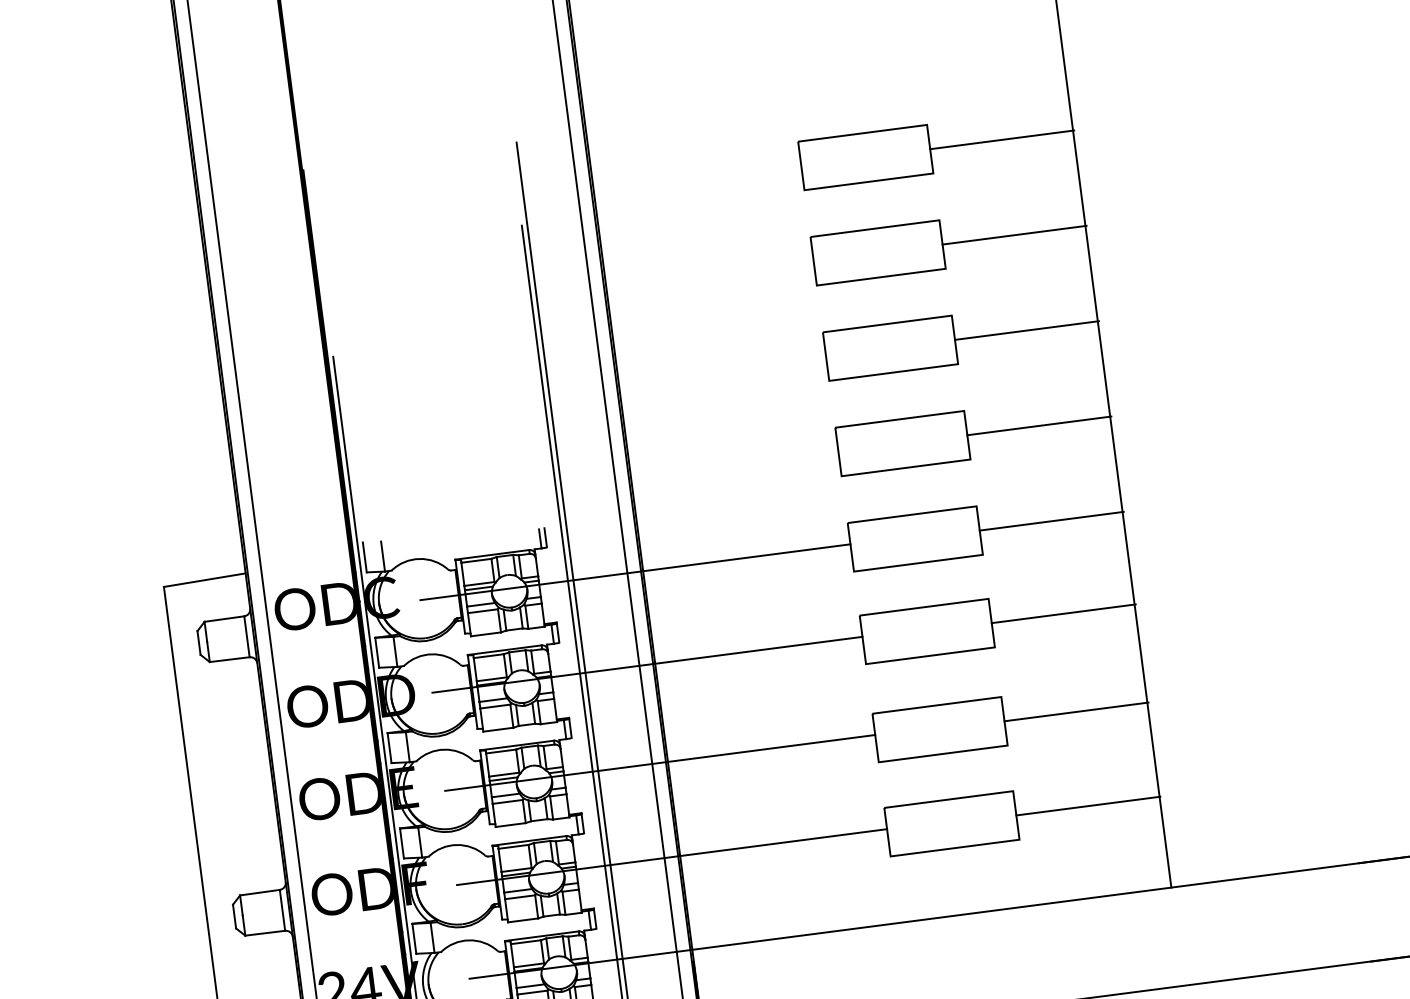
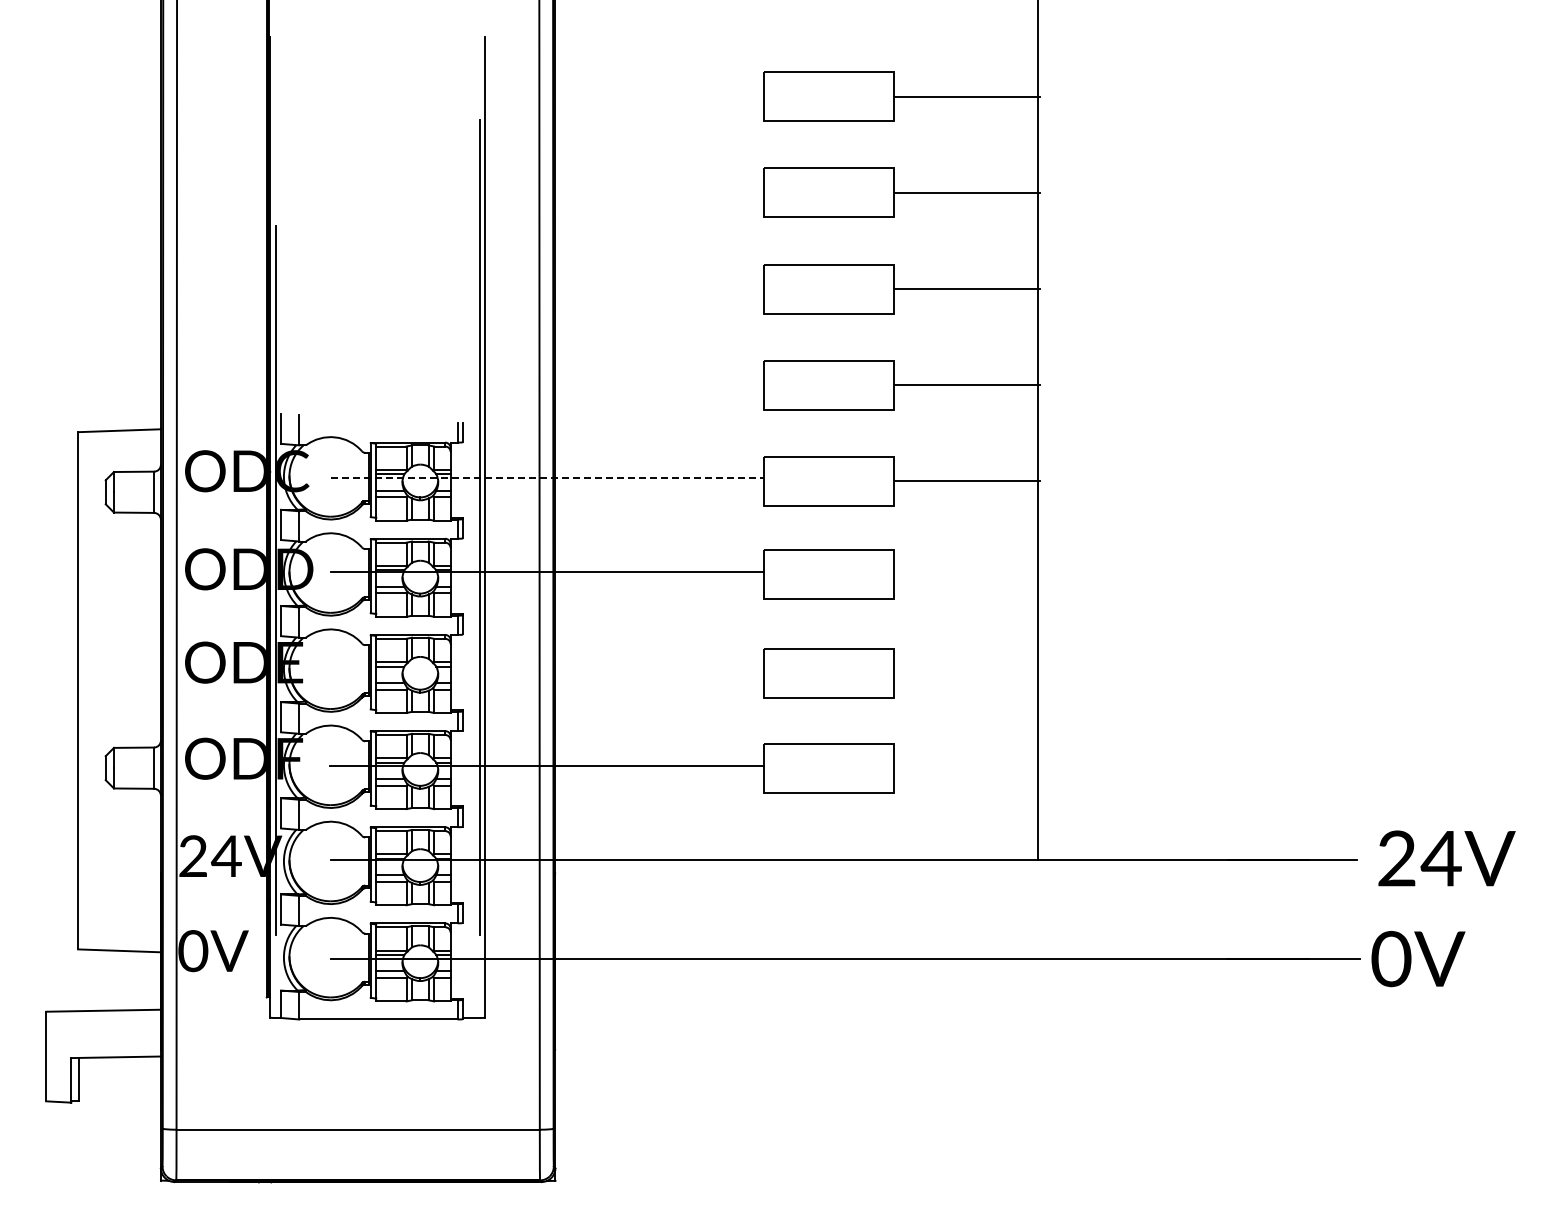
line: (635, 572) -> (547, 478), solid -> dashed
line: (1063, 613) -> (966, 574), removed
line: (1075, 711) -> (966, 673), removed
line: (660, 762) -> (547, 670), removed
line: (1088, 806) -> (966, 768), removed

